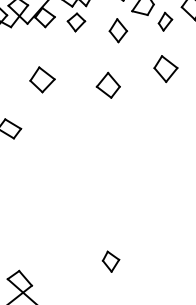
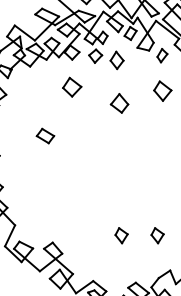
part: (117, 30) -> (116, 60), moved
part: (42, 78) -> (72, 86), moved
part: (158, 261) -> (157, 235), added

